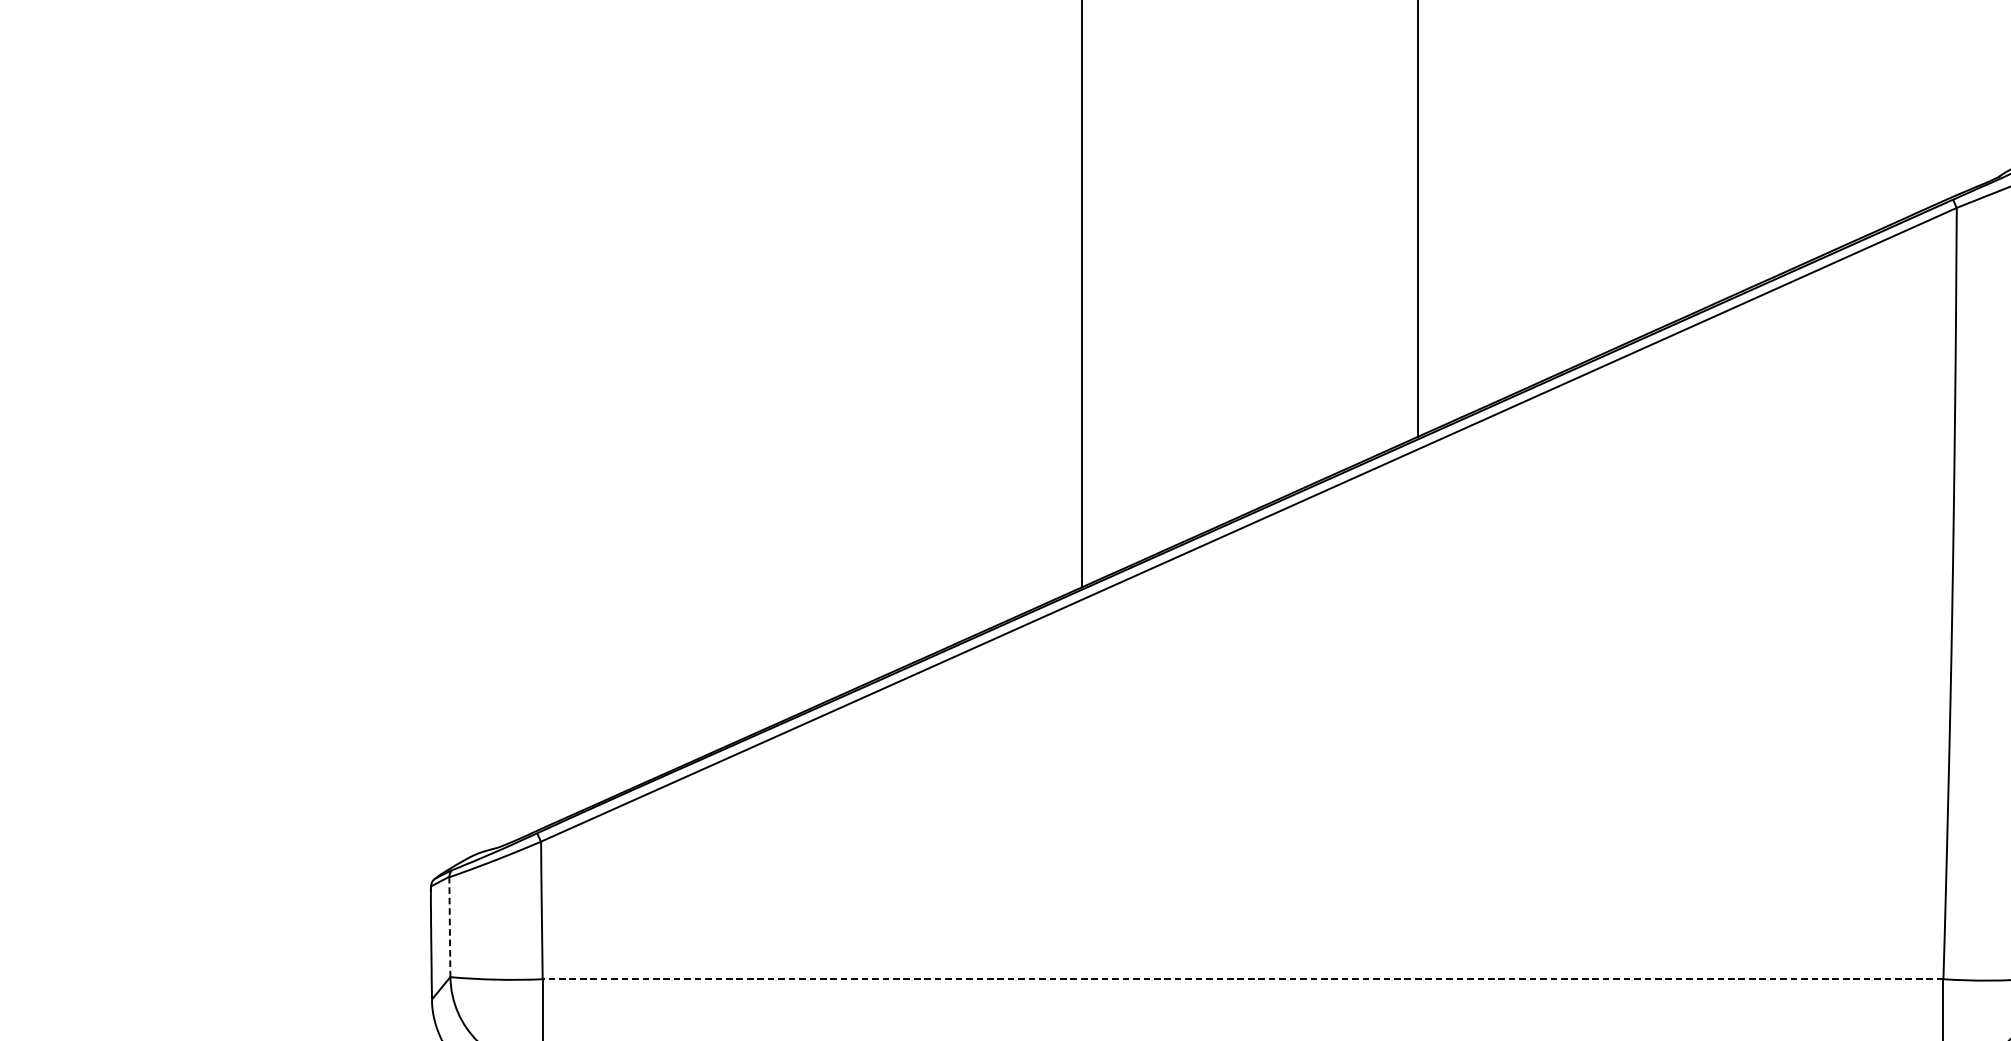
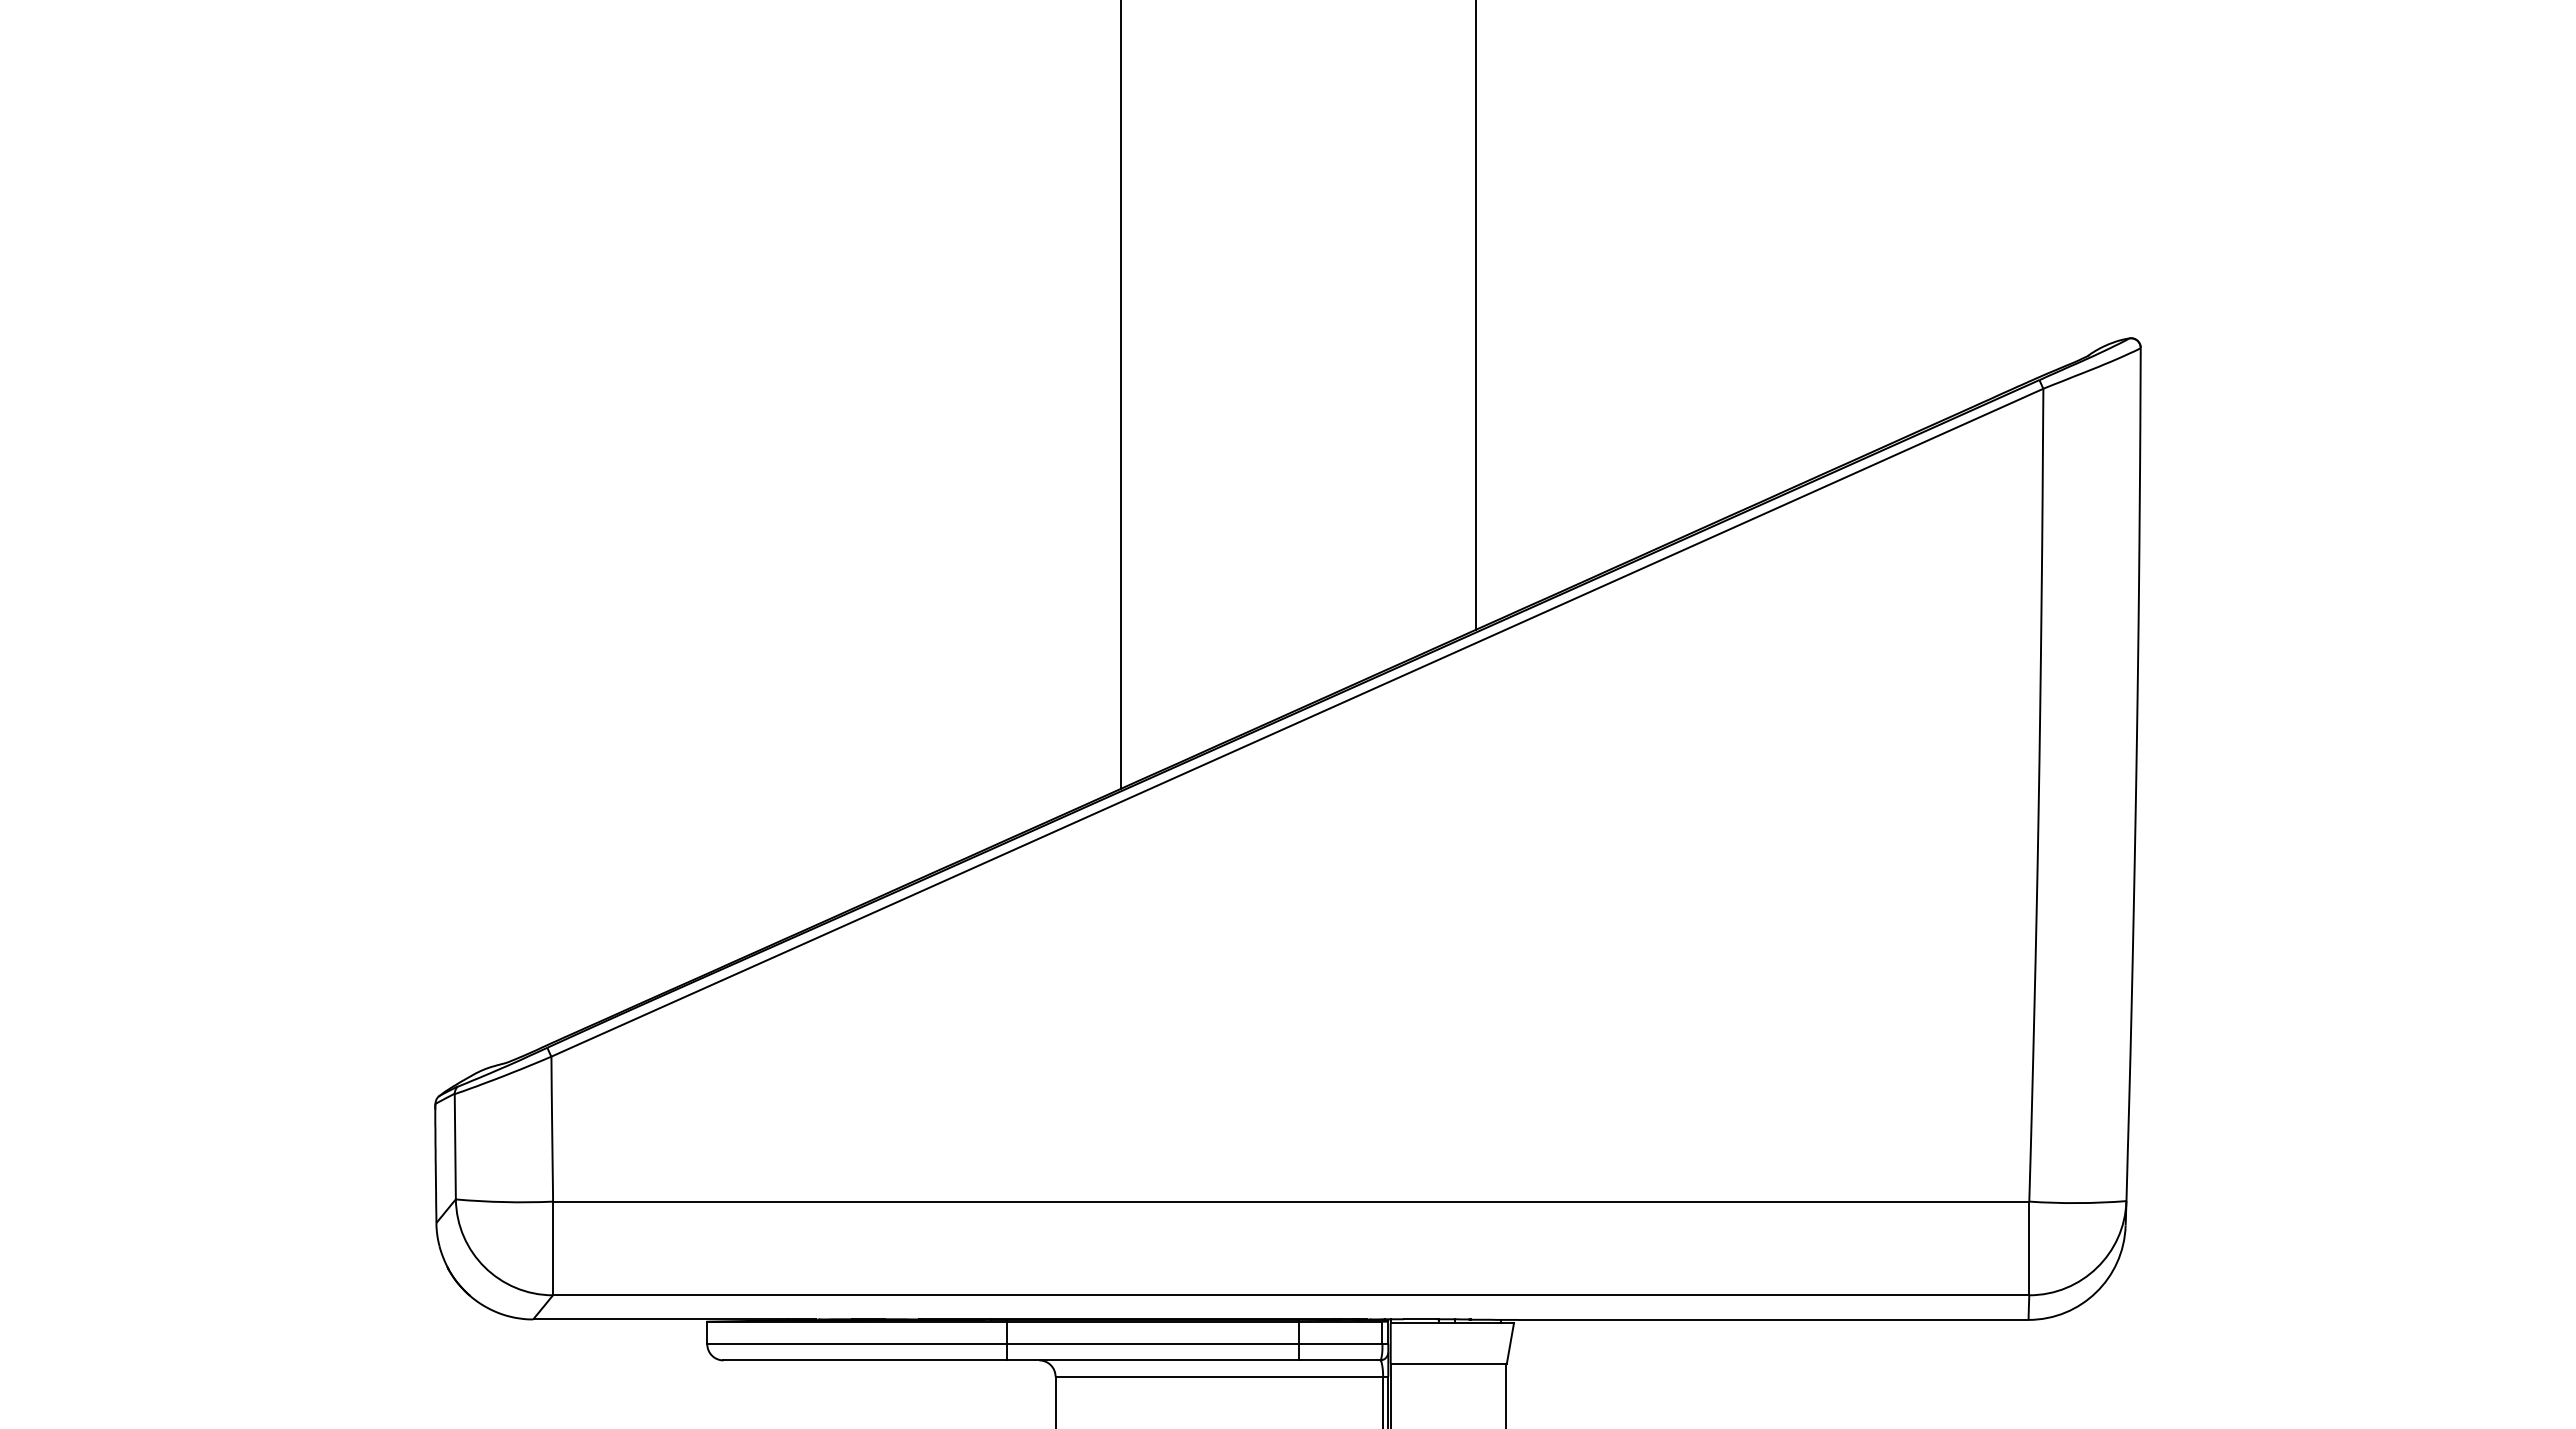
line: (450, 926) -> (455, 1146), dashed -> solid
line: (1242, 979) -> (1290, 1201), dashed -> solid

